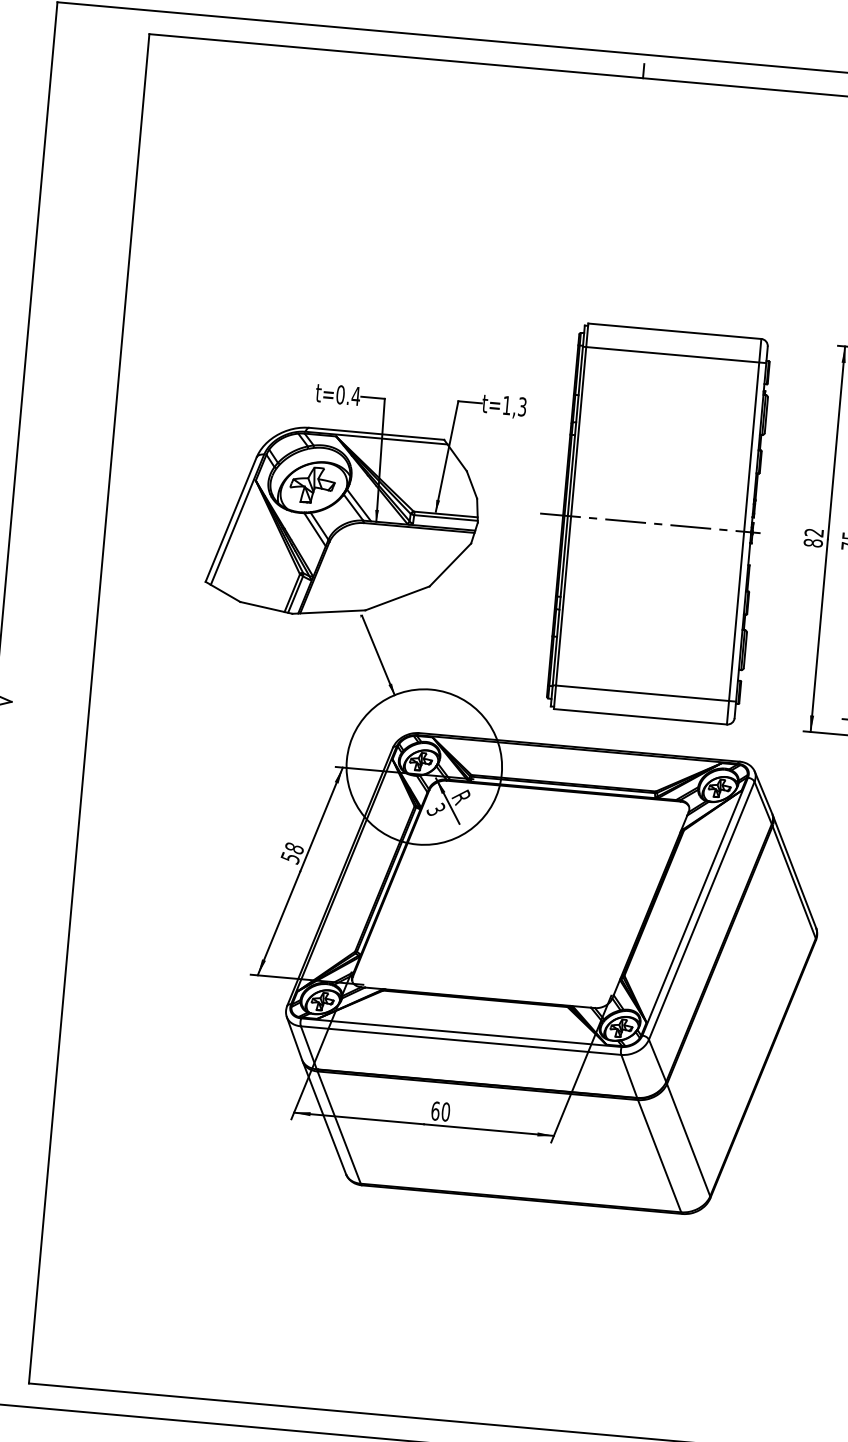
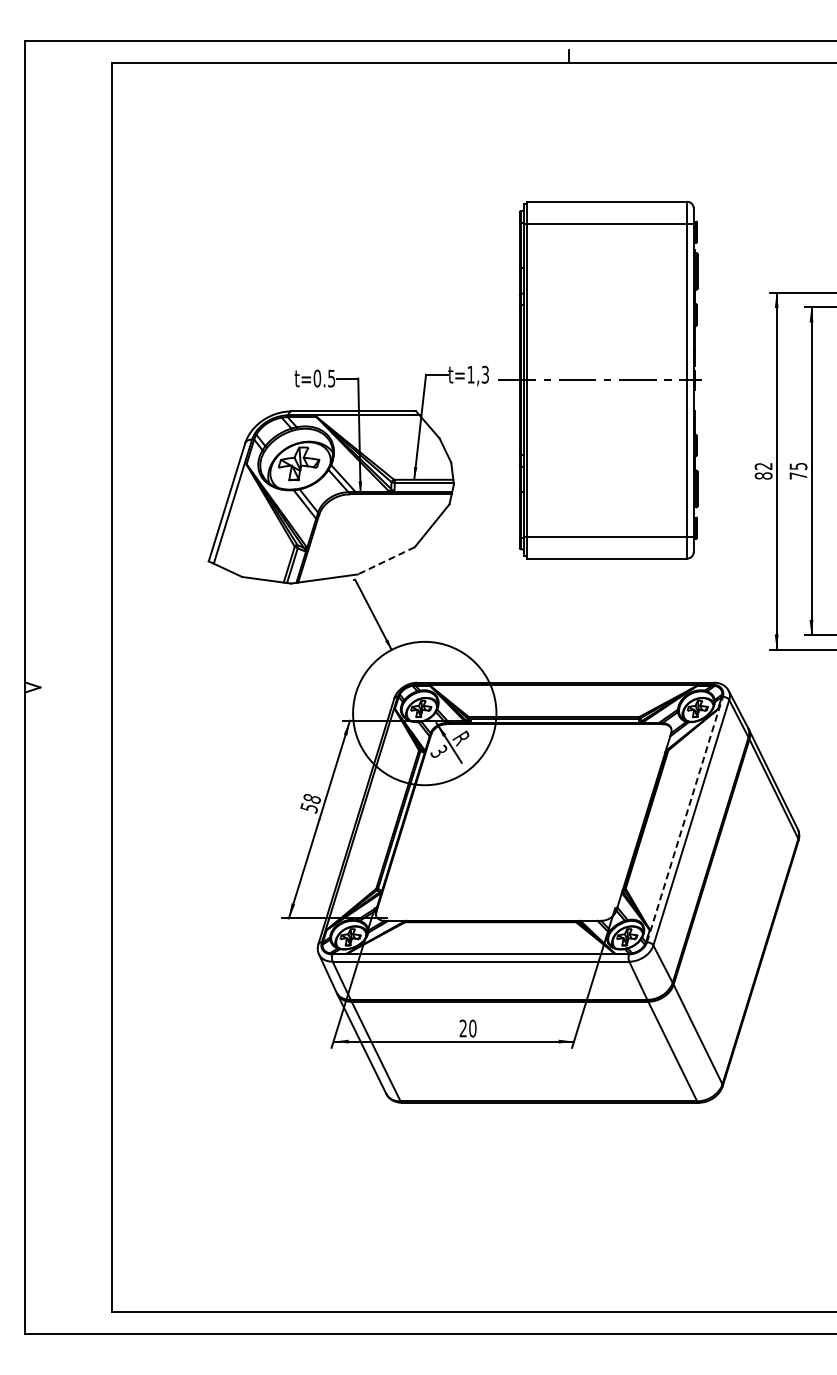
text: (355, 396) -> (331, 378), t=0.4 -> t=0.5
part: (649, 522) -> (599, 379), moved
line: (397, 598) -> (386, 560), solid -> dashed
line: (695, 906) -> (685, 819), solid -> dashed
text: (435, 1111) -> (463, 1028), 60 -> 20

